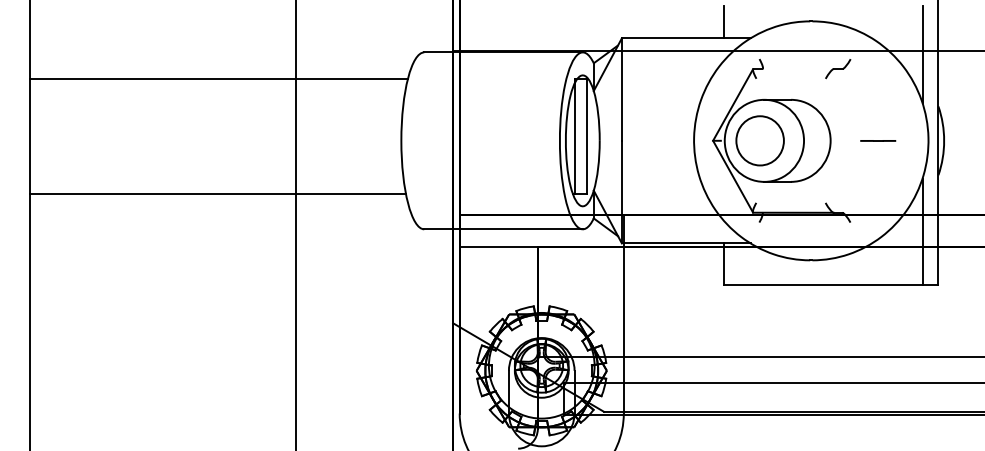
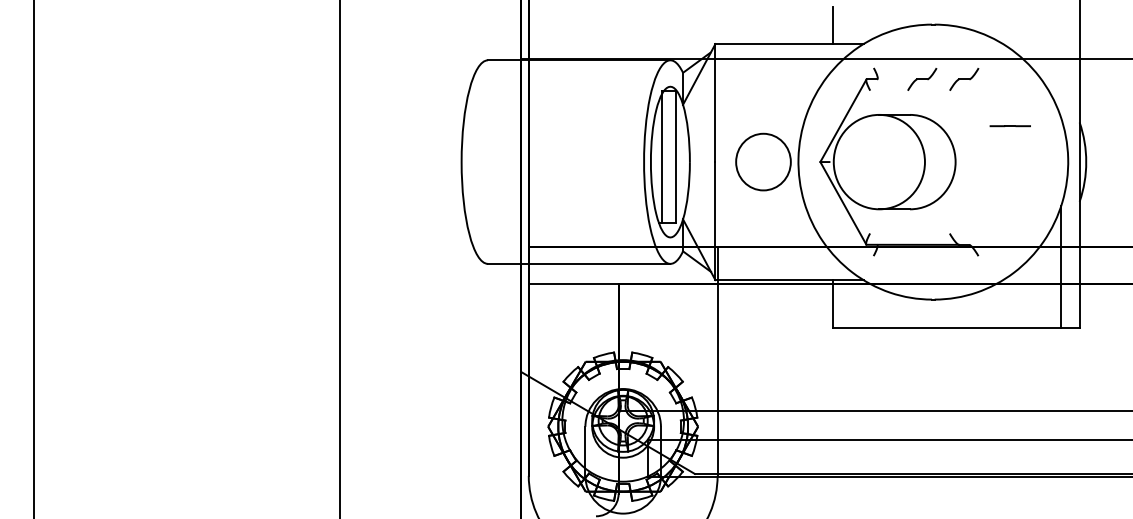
line: (922, 54) -> (1061, 62), removed
part: (801, 69) -> (922, 79), added
line: (218, 79) -> (251, 91), removed
part: (760, 140) -> (763, 161), moved
line: (877, 141) -> (1009, 126), moved
line: (217, 194) -> (249, 223), removed

